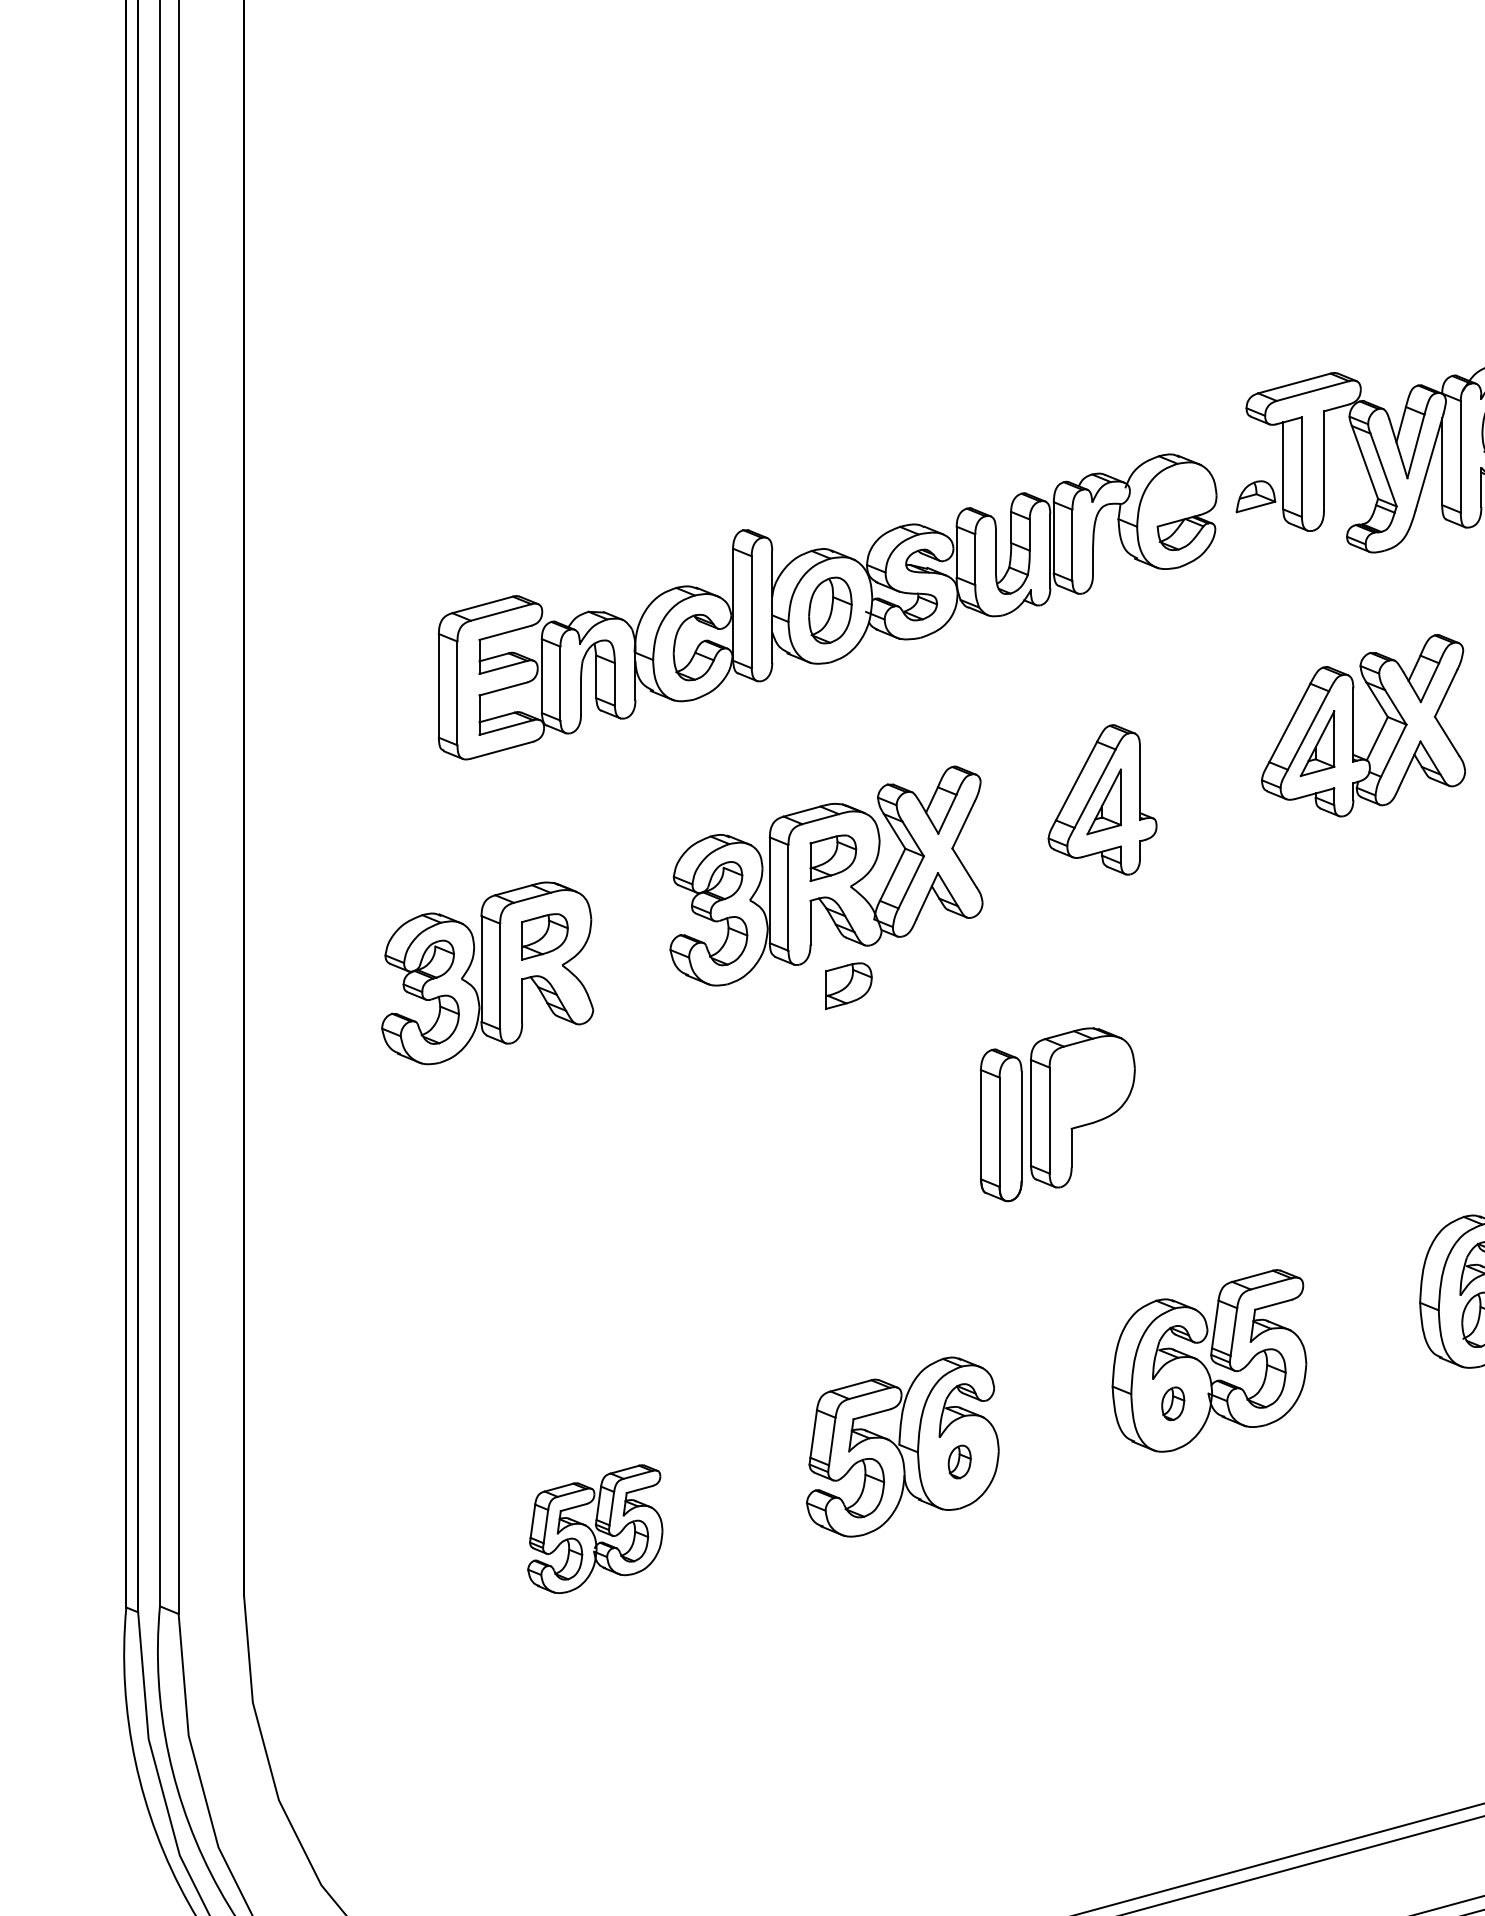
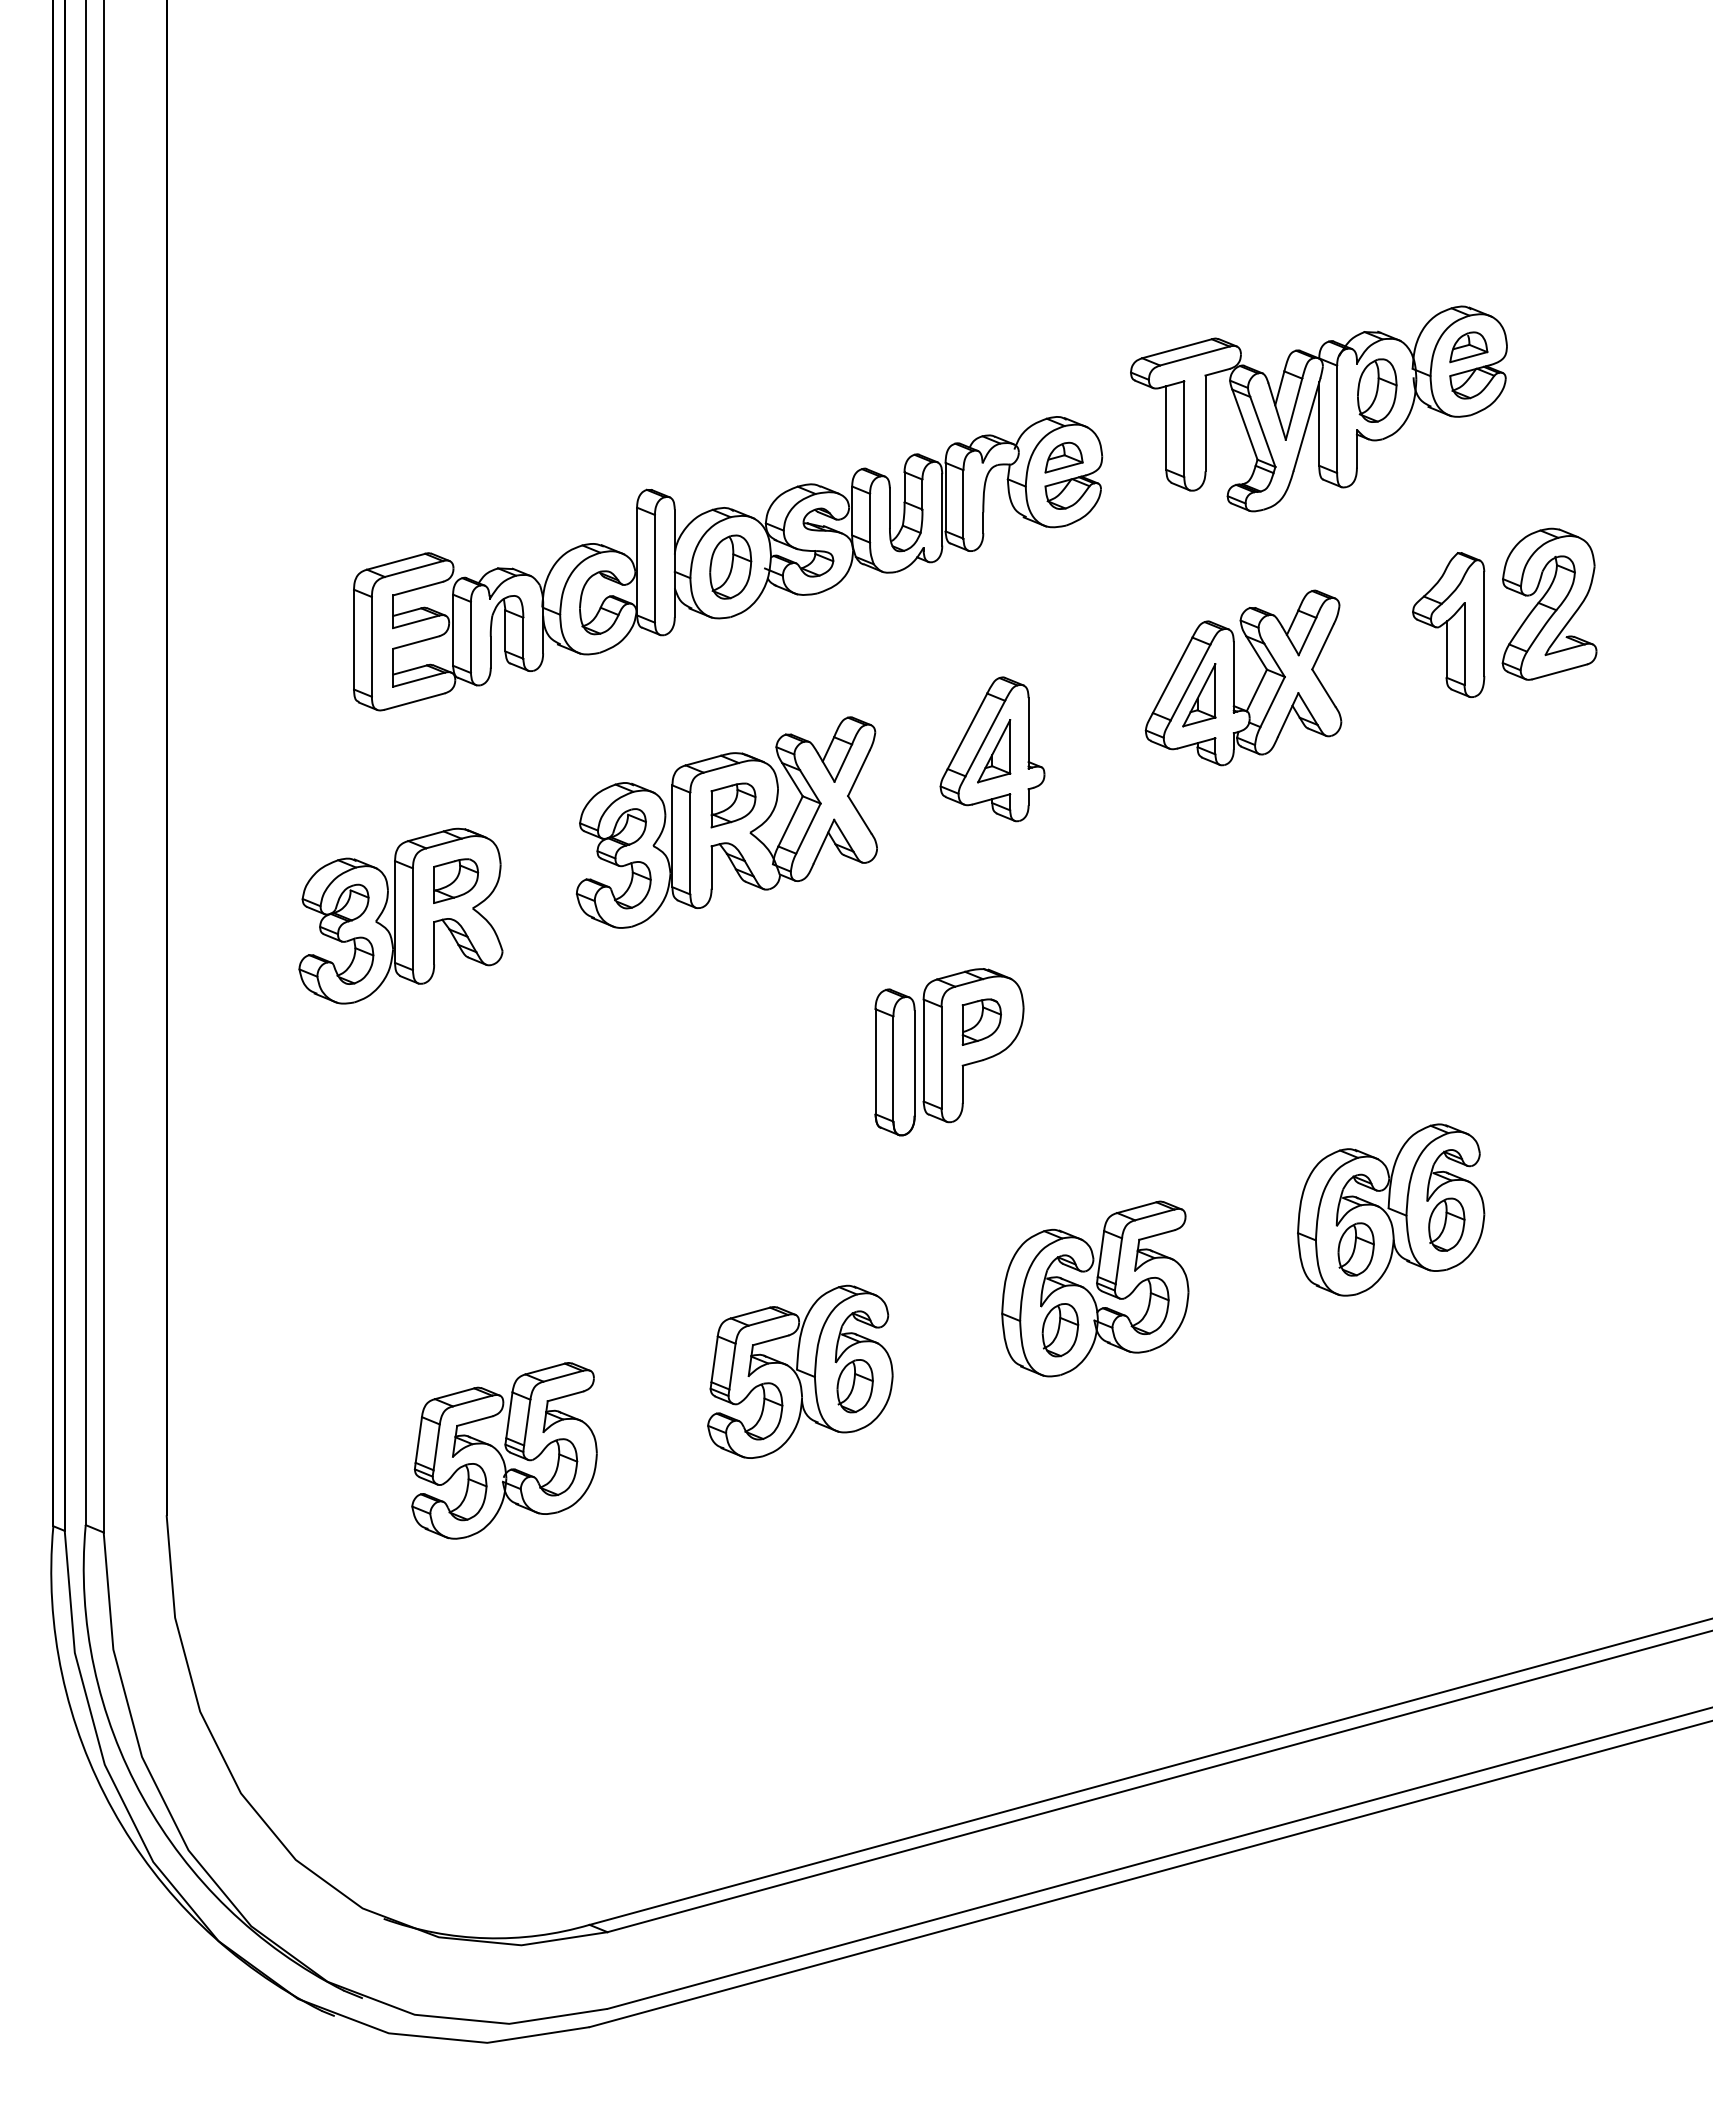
part: (1255, 496) -> (1063, 457), moved
part: (848, 986) -> (748, 928), removed
part: (1091, 1082) -> (981, 1021), added
part: (1173, 1404) -> (1060, 1330), size x1.67
part: (959, 1462) -> (854, 1386), size x1.67
part: (595, 1528) -> (504, 1450), size x1.43

